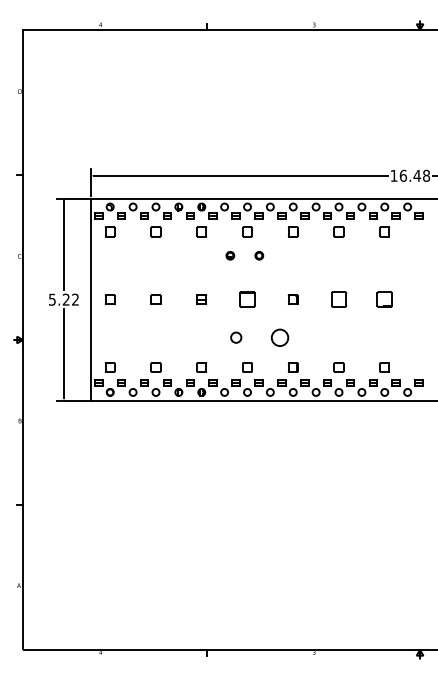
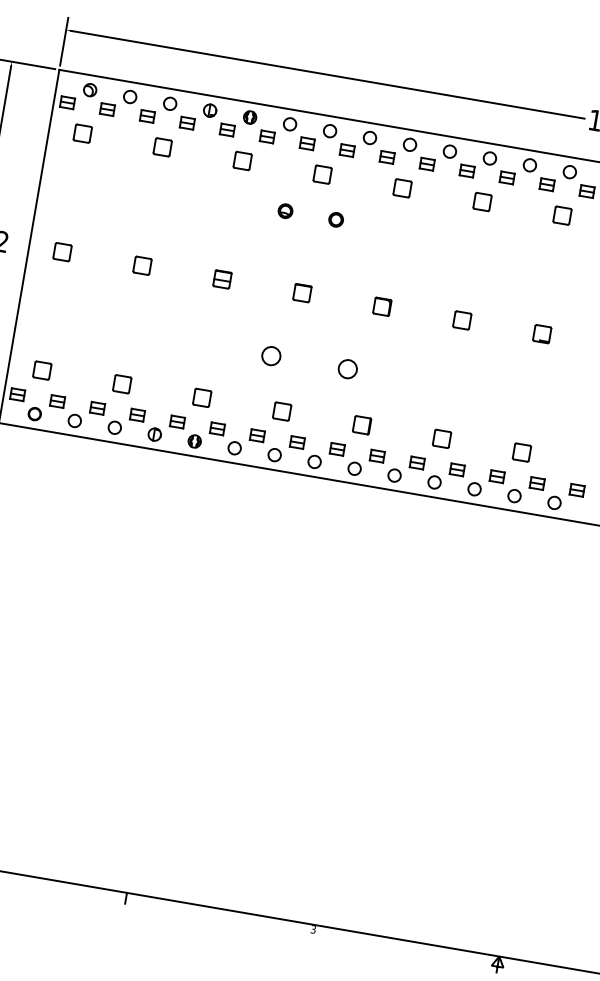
part: (247, 299) -> (302, 292), size x0.62
part: (338, 299) -> (461, 319), size x0.62
part: (384, 299) -> (541, 333), size x0.62
circle: (279, 337) -> (346, 368), size x0.62

